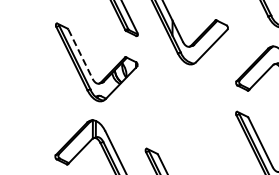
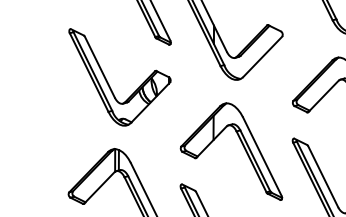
line: (80, 54) -> (99, 67), dashed -> solid
part: (195, 118) -> (242, 146), added

